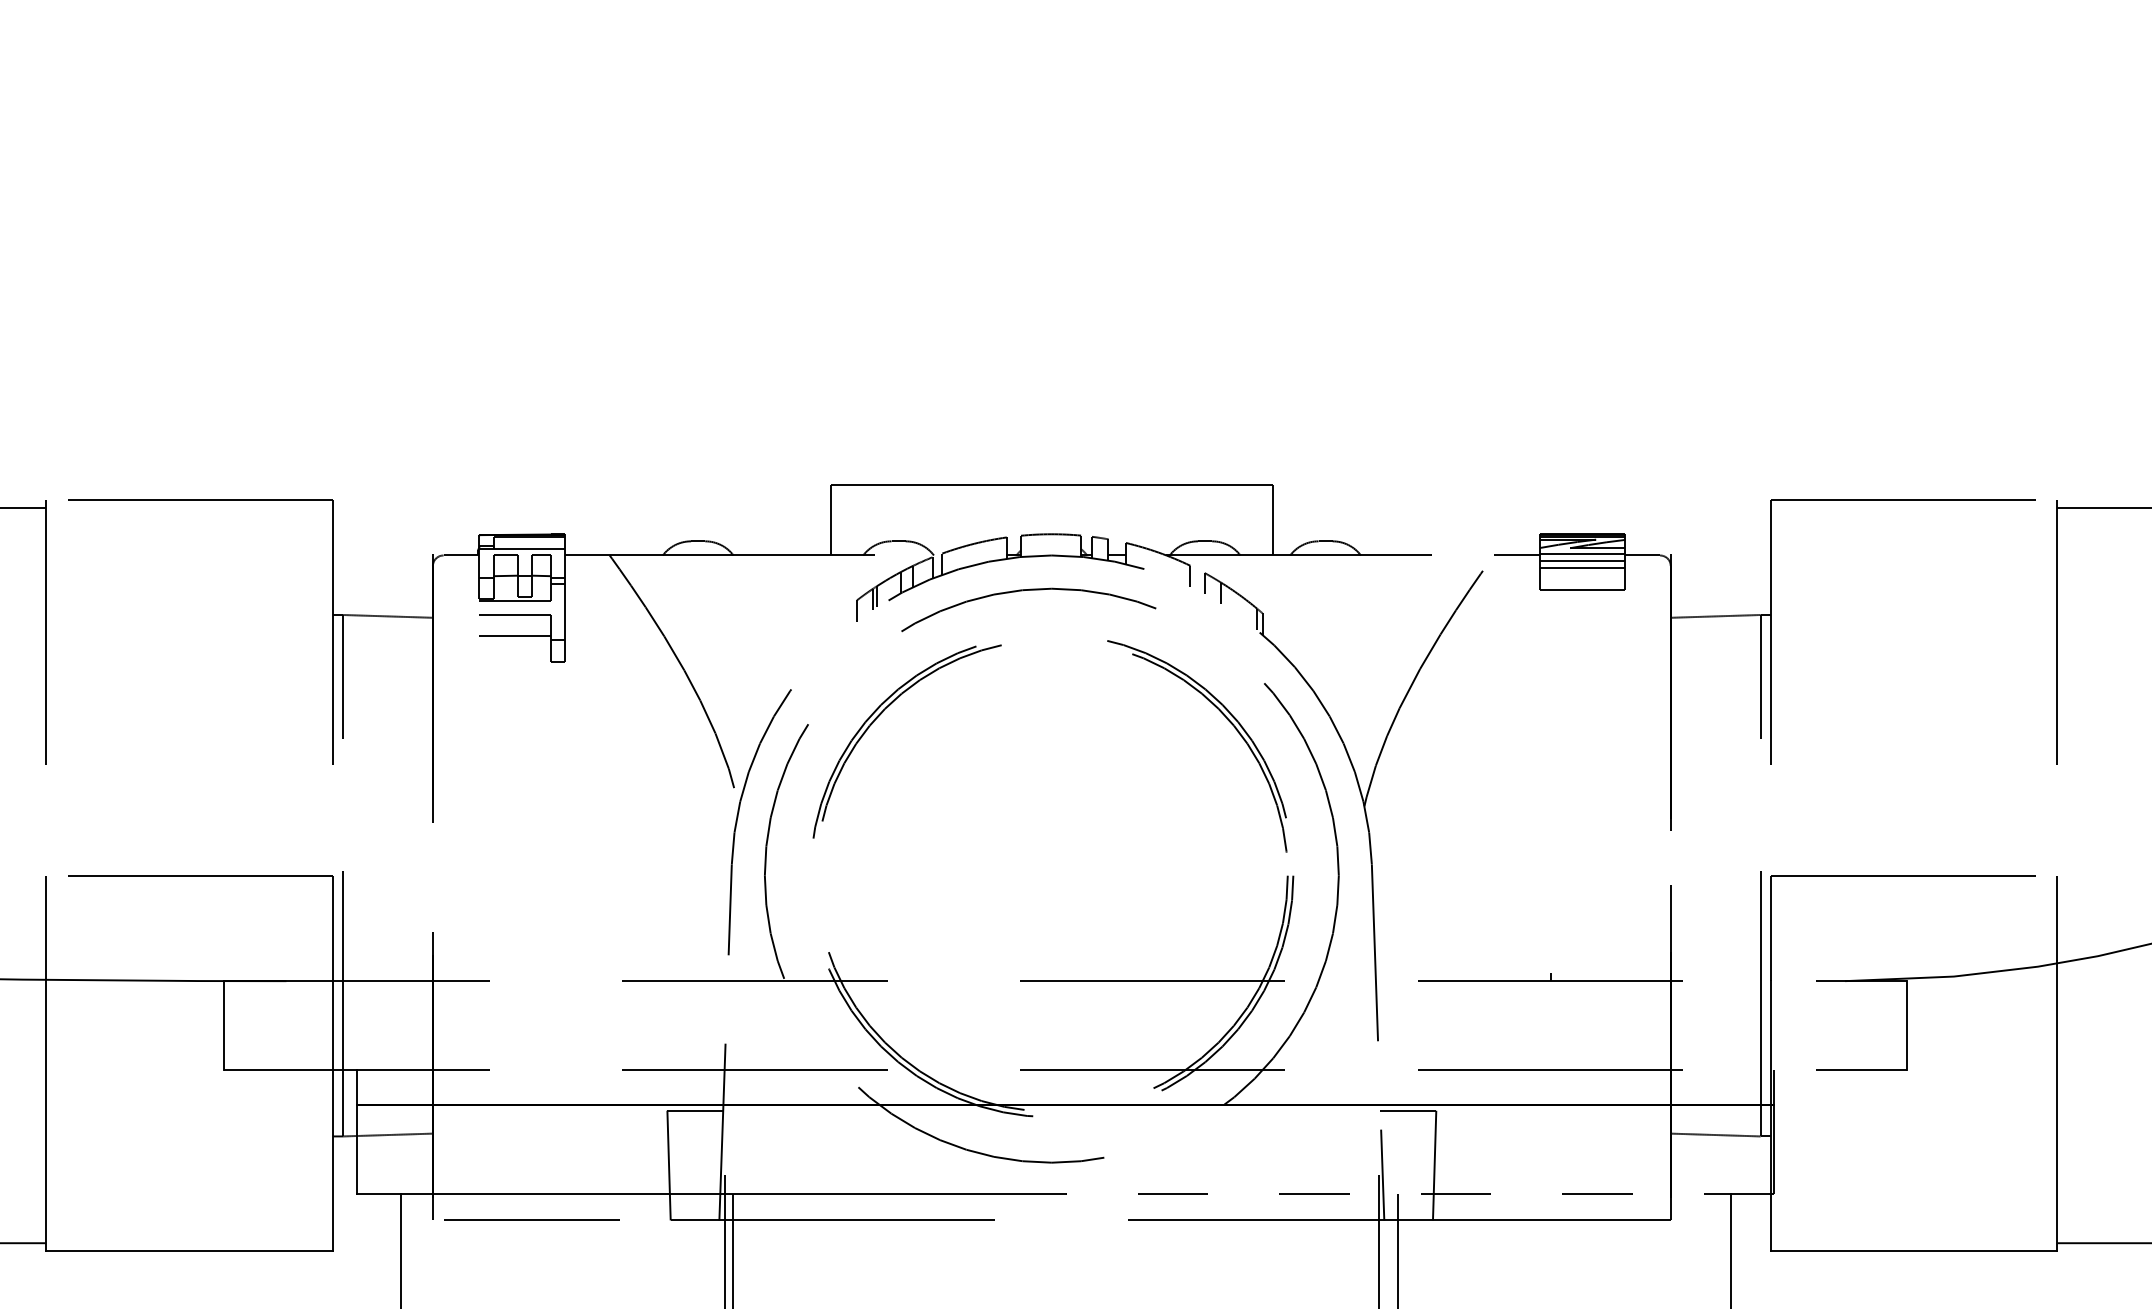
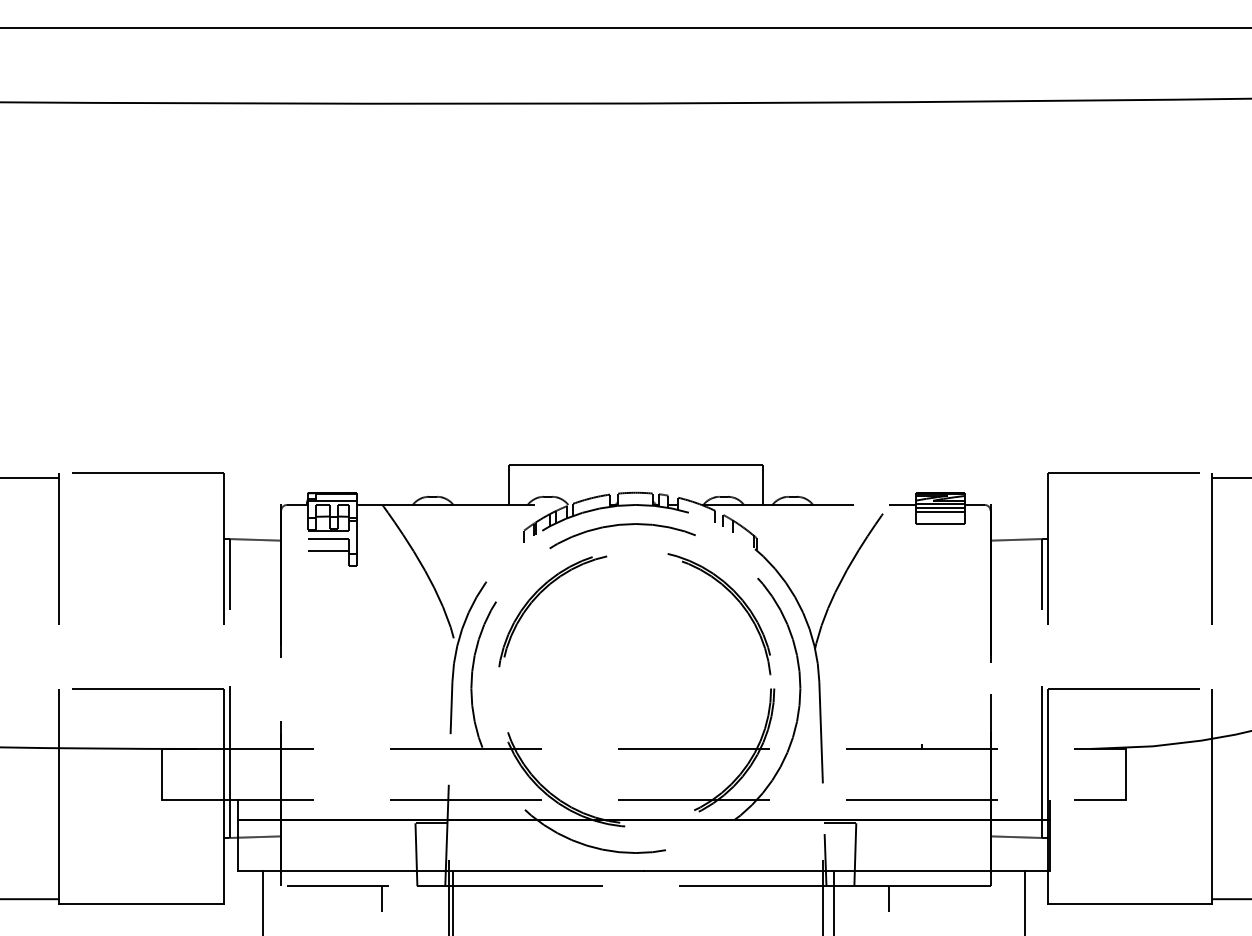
line: (1419, 1193) -> (846, 870), dashed -> solid
line: (609, 1243) -> (382, 899), added
line: (1494, 1243) -> (889, 899), added

